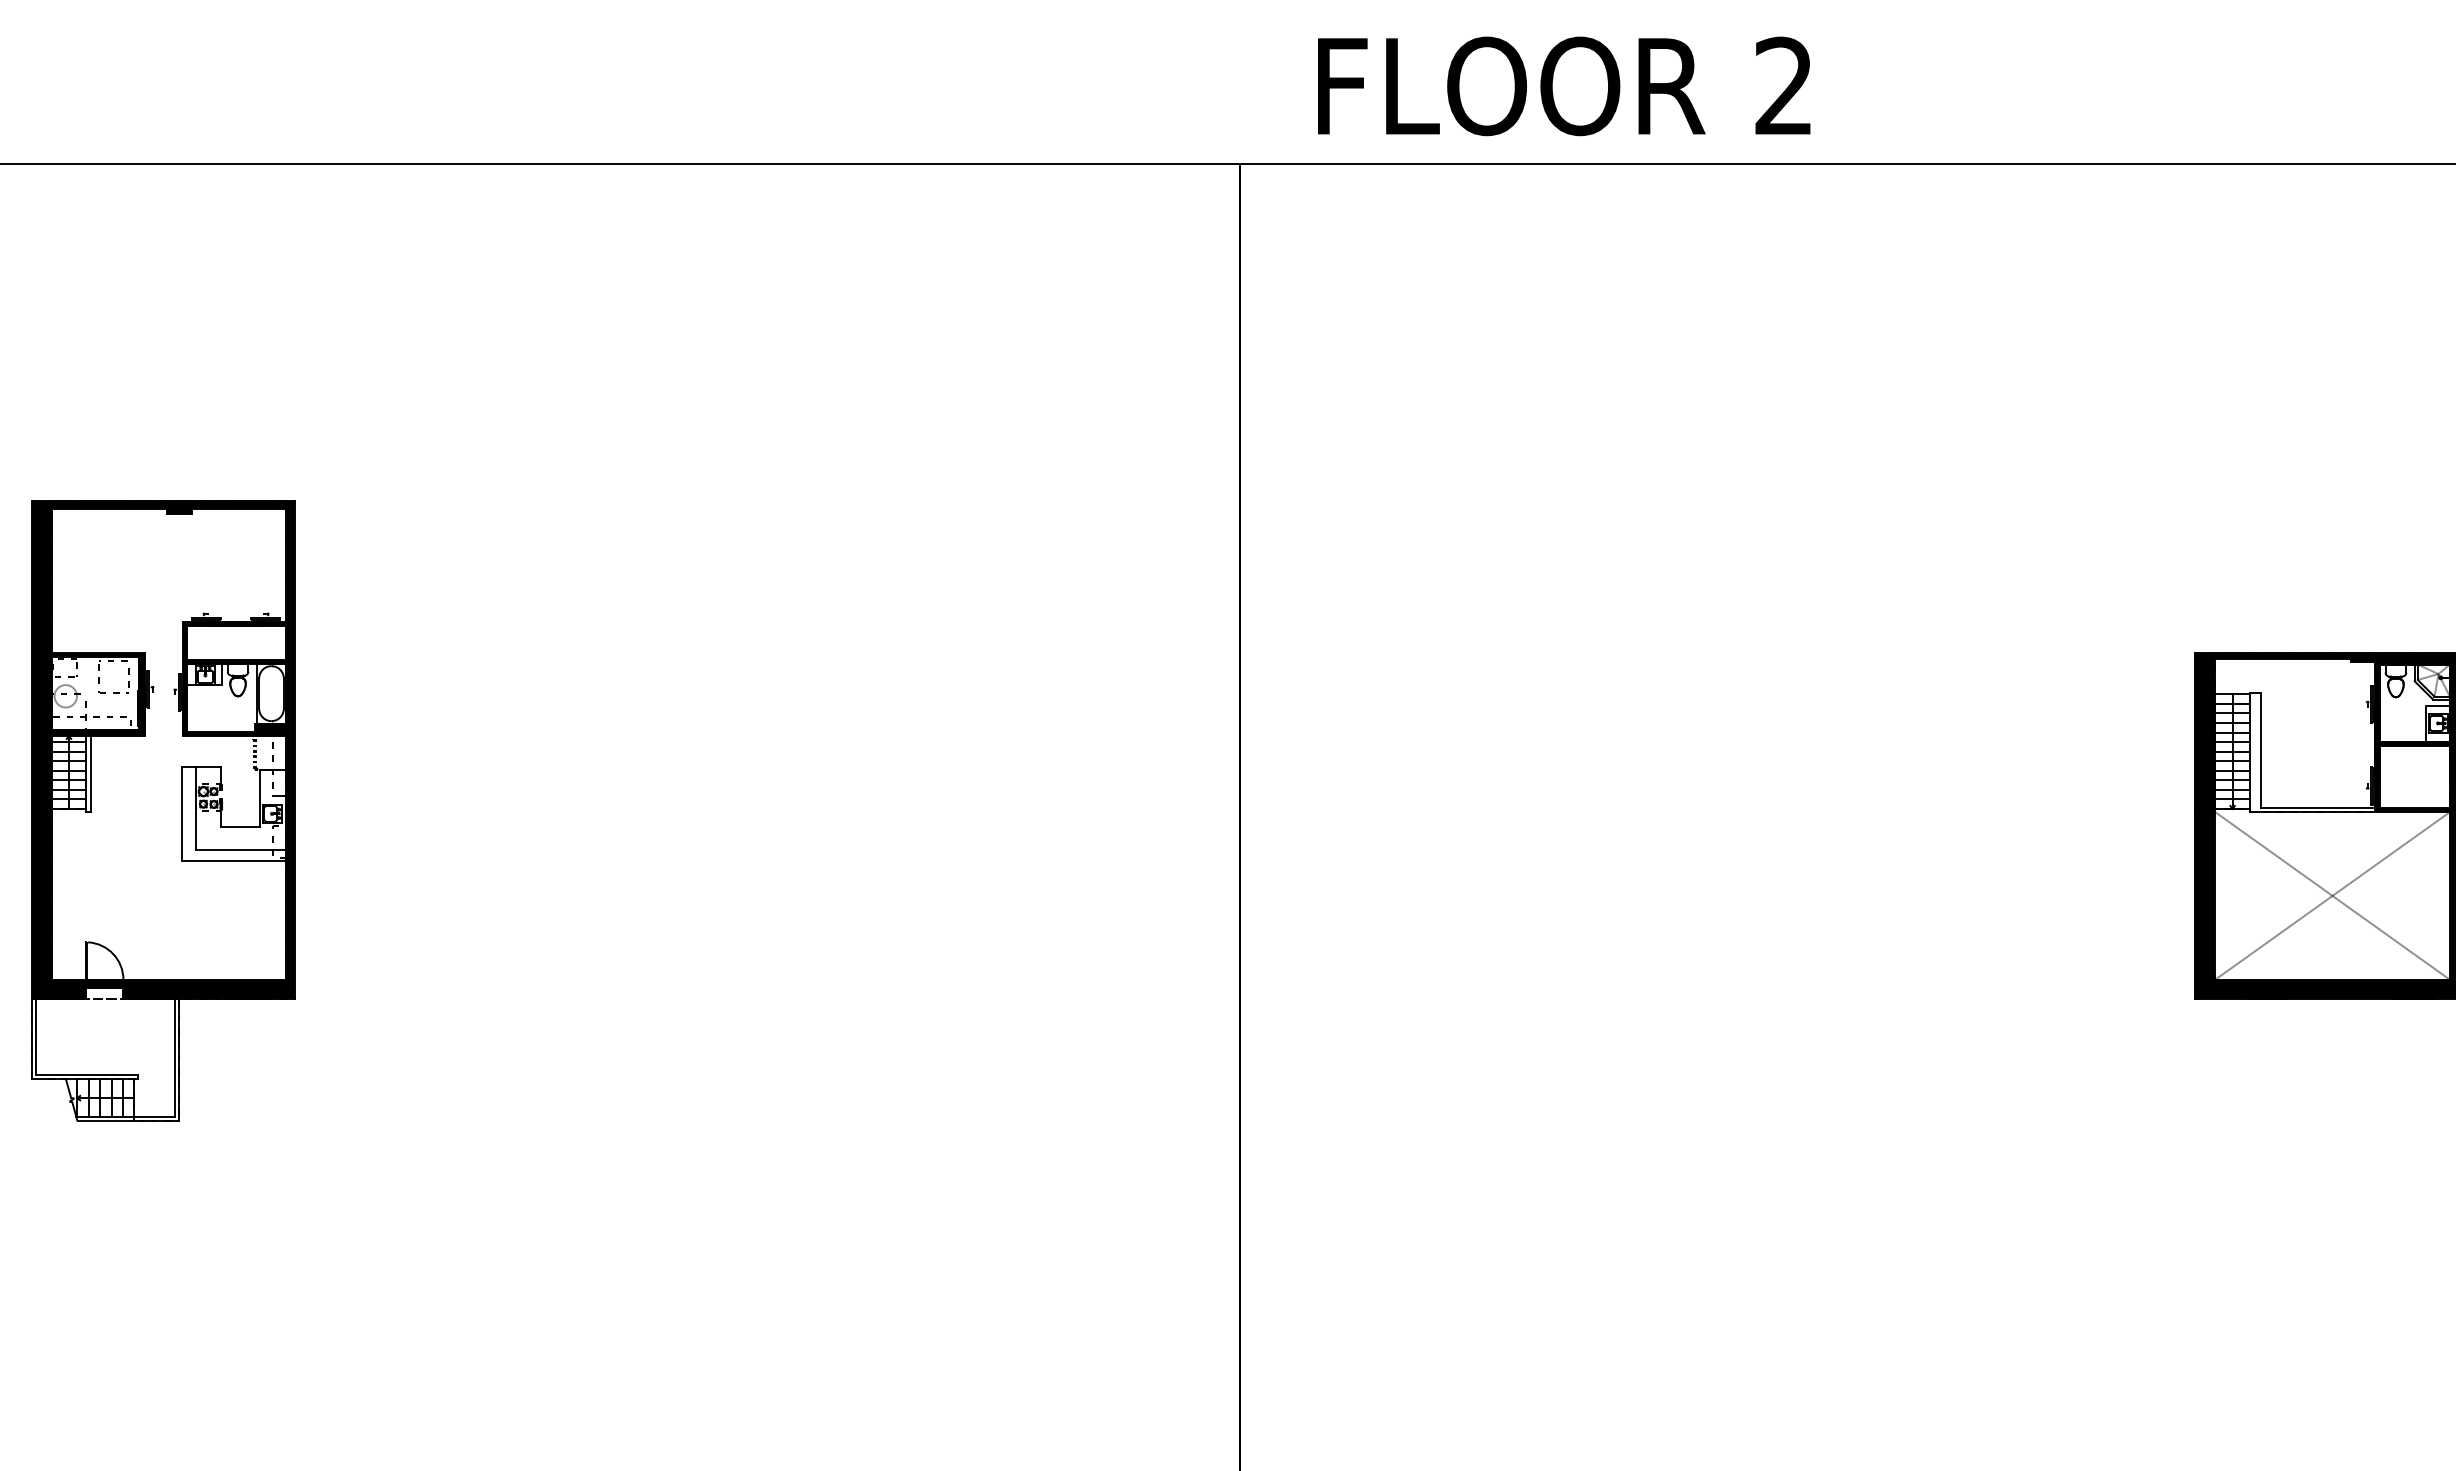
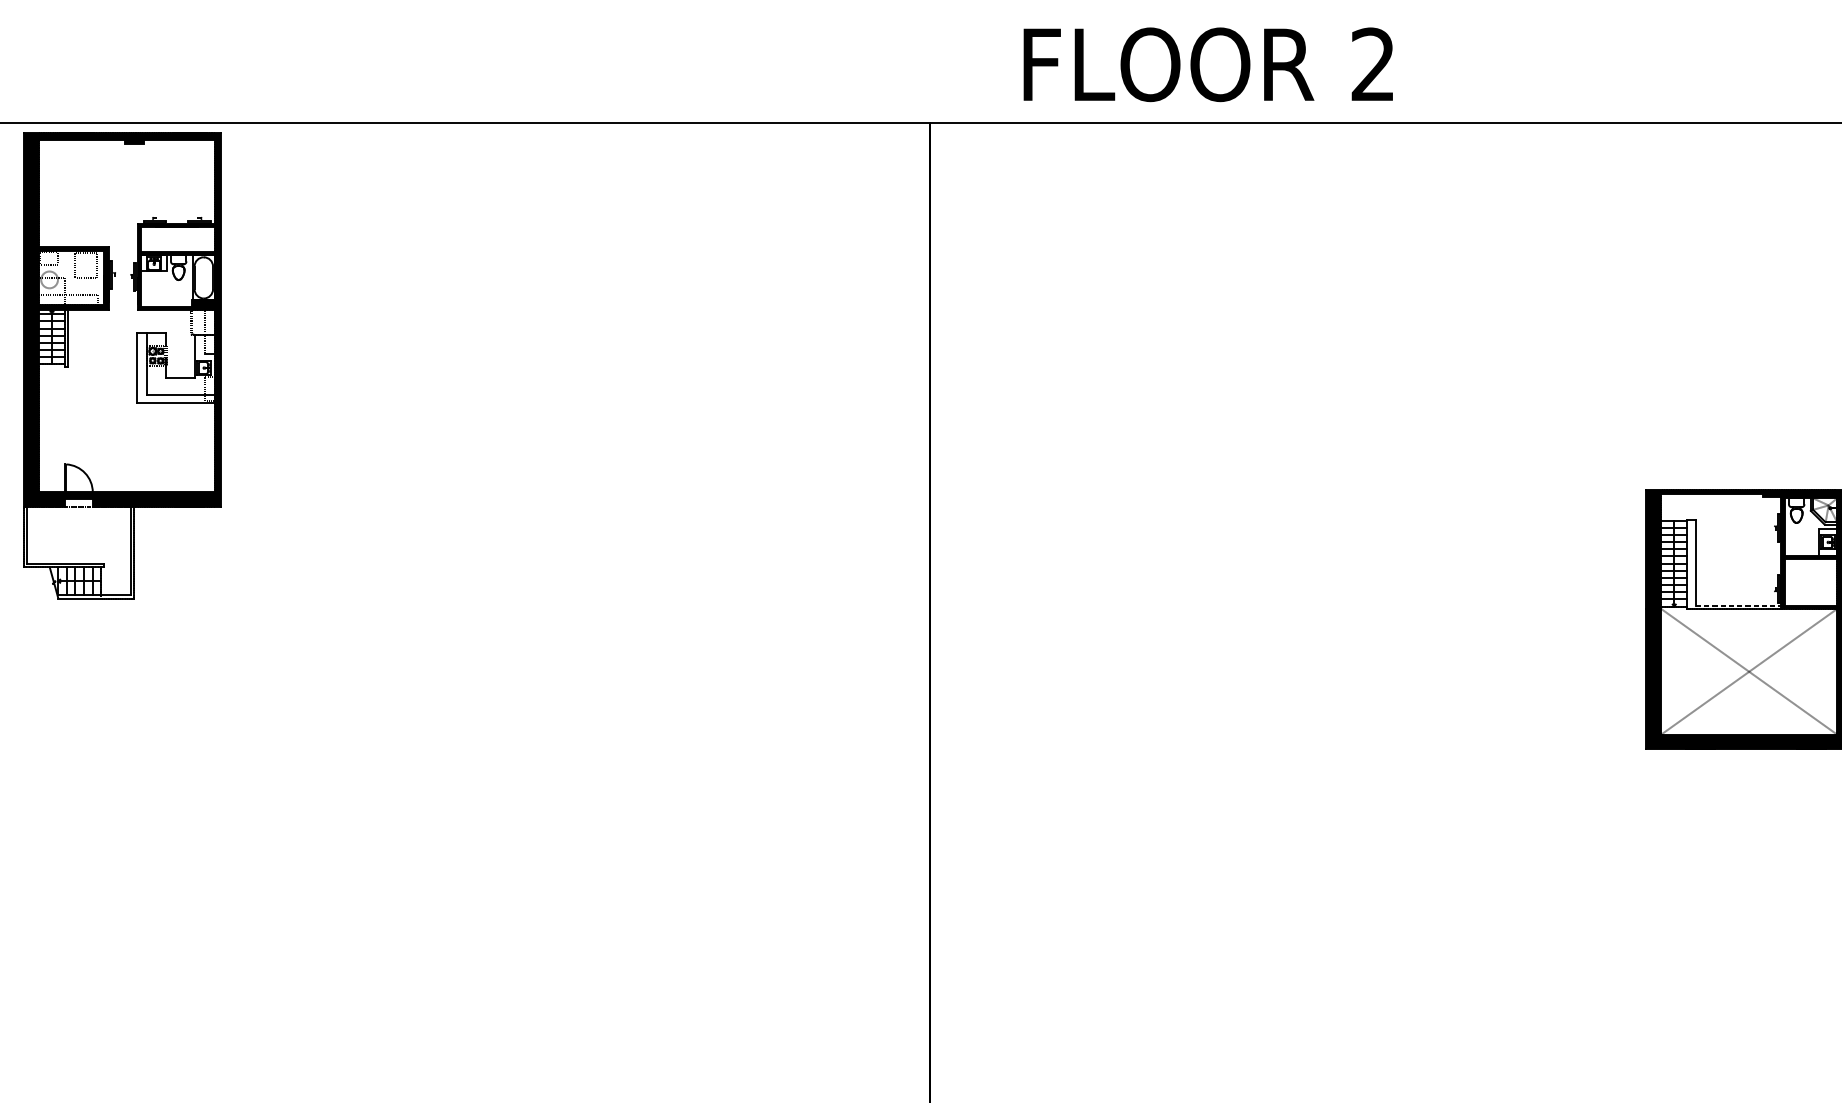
text: (1564, 86) -> (1208, 64), moved
line: (2318, 807) -> (1738, 605), solid -> dashed
part: (163, 810) -> (122, 365), moved

